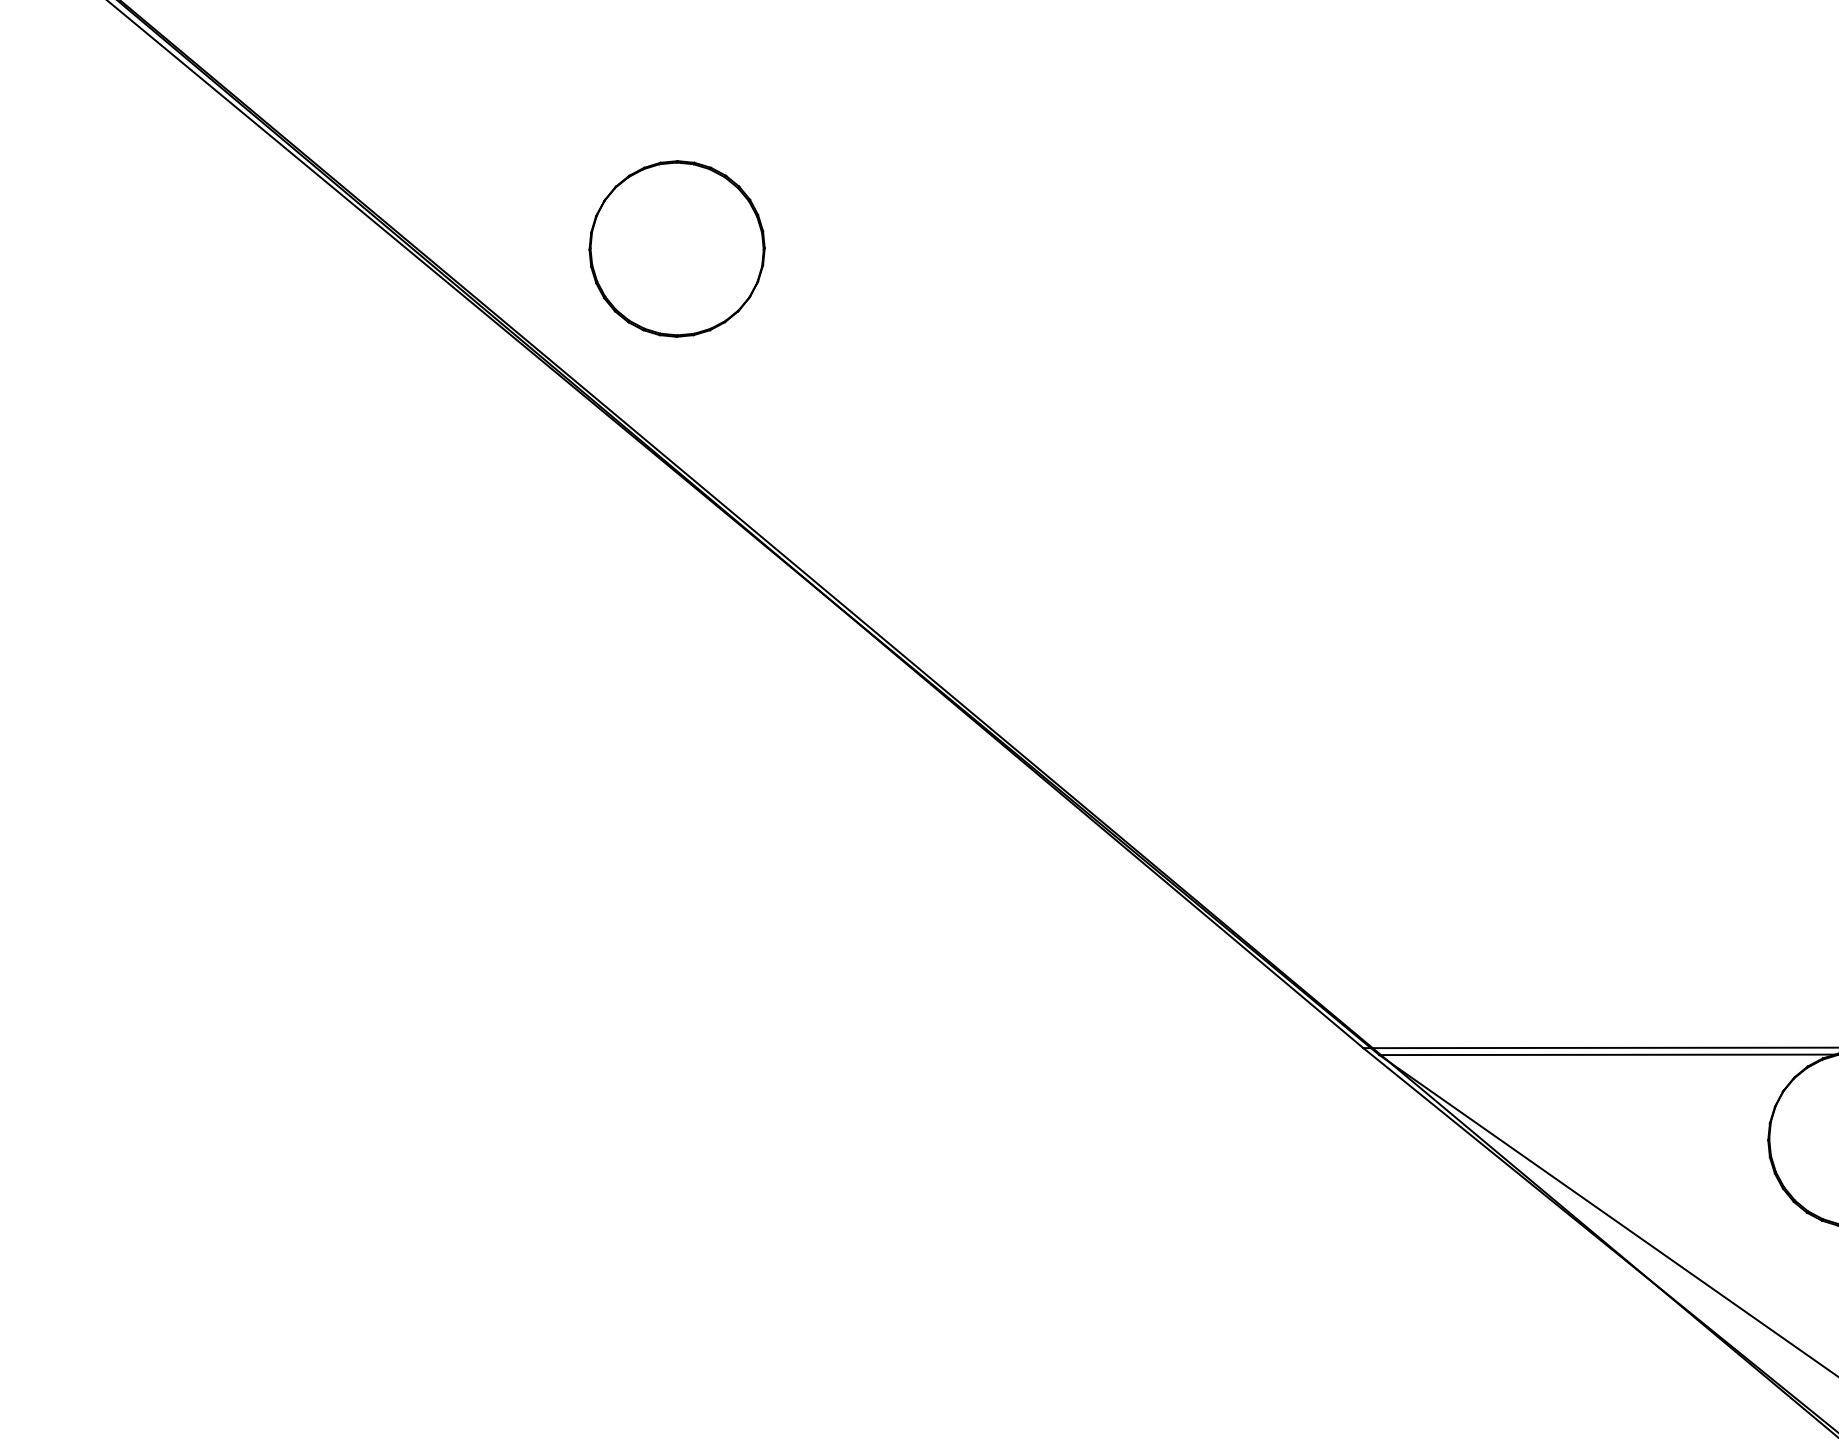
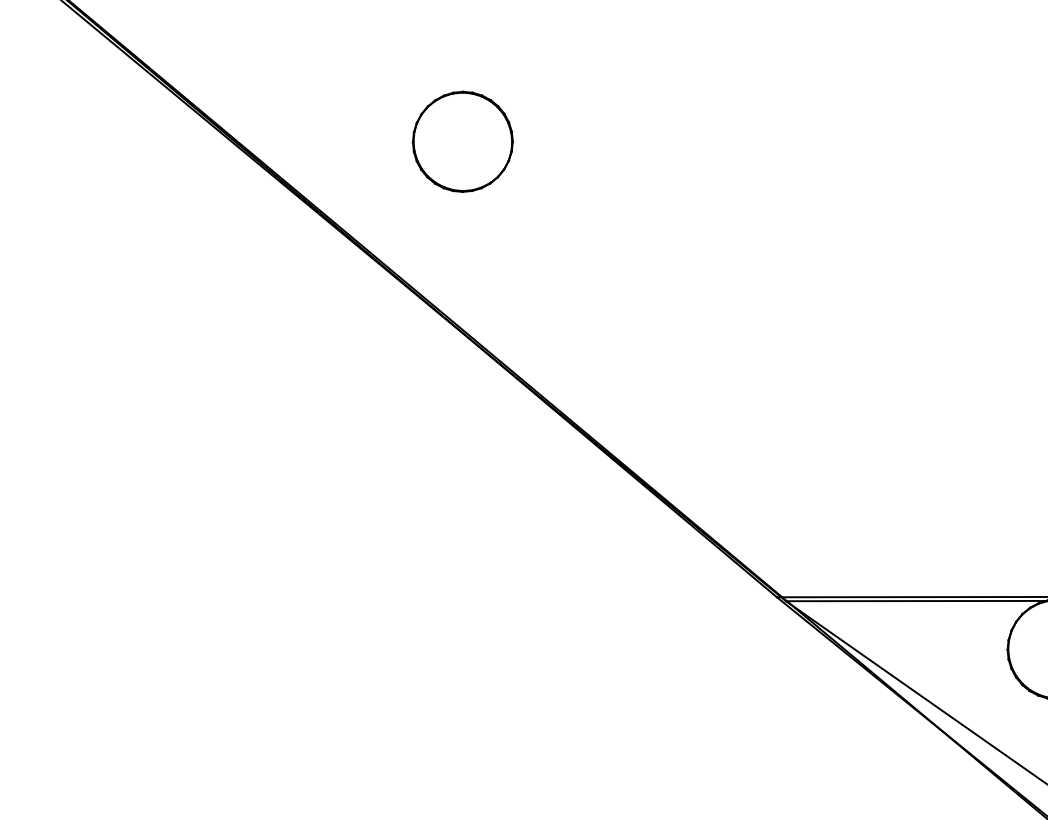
part: (676, 248) -> (462, 141), moved

